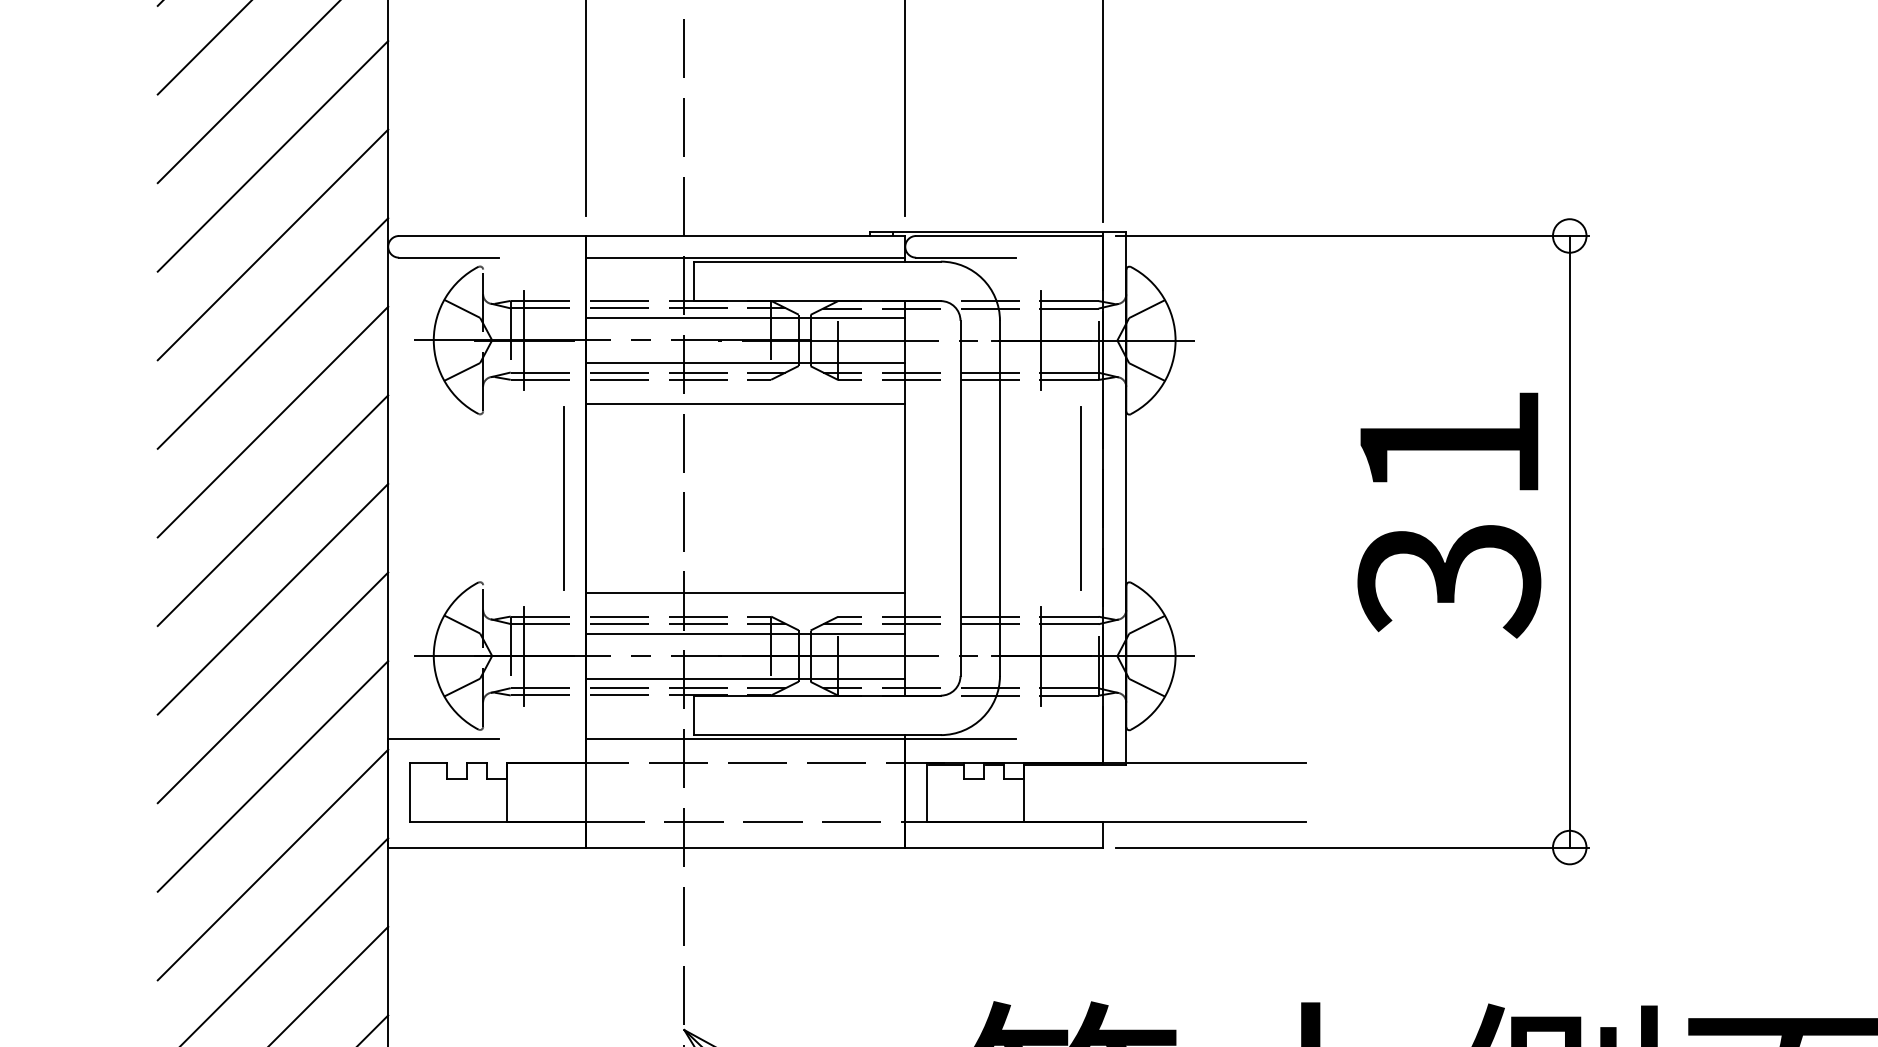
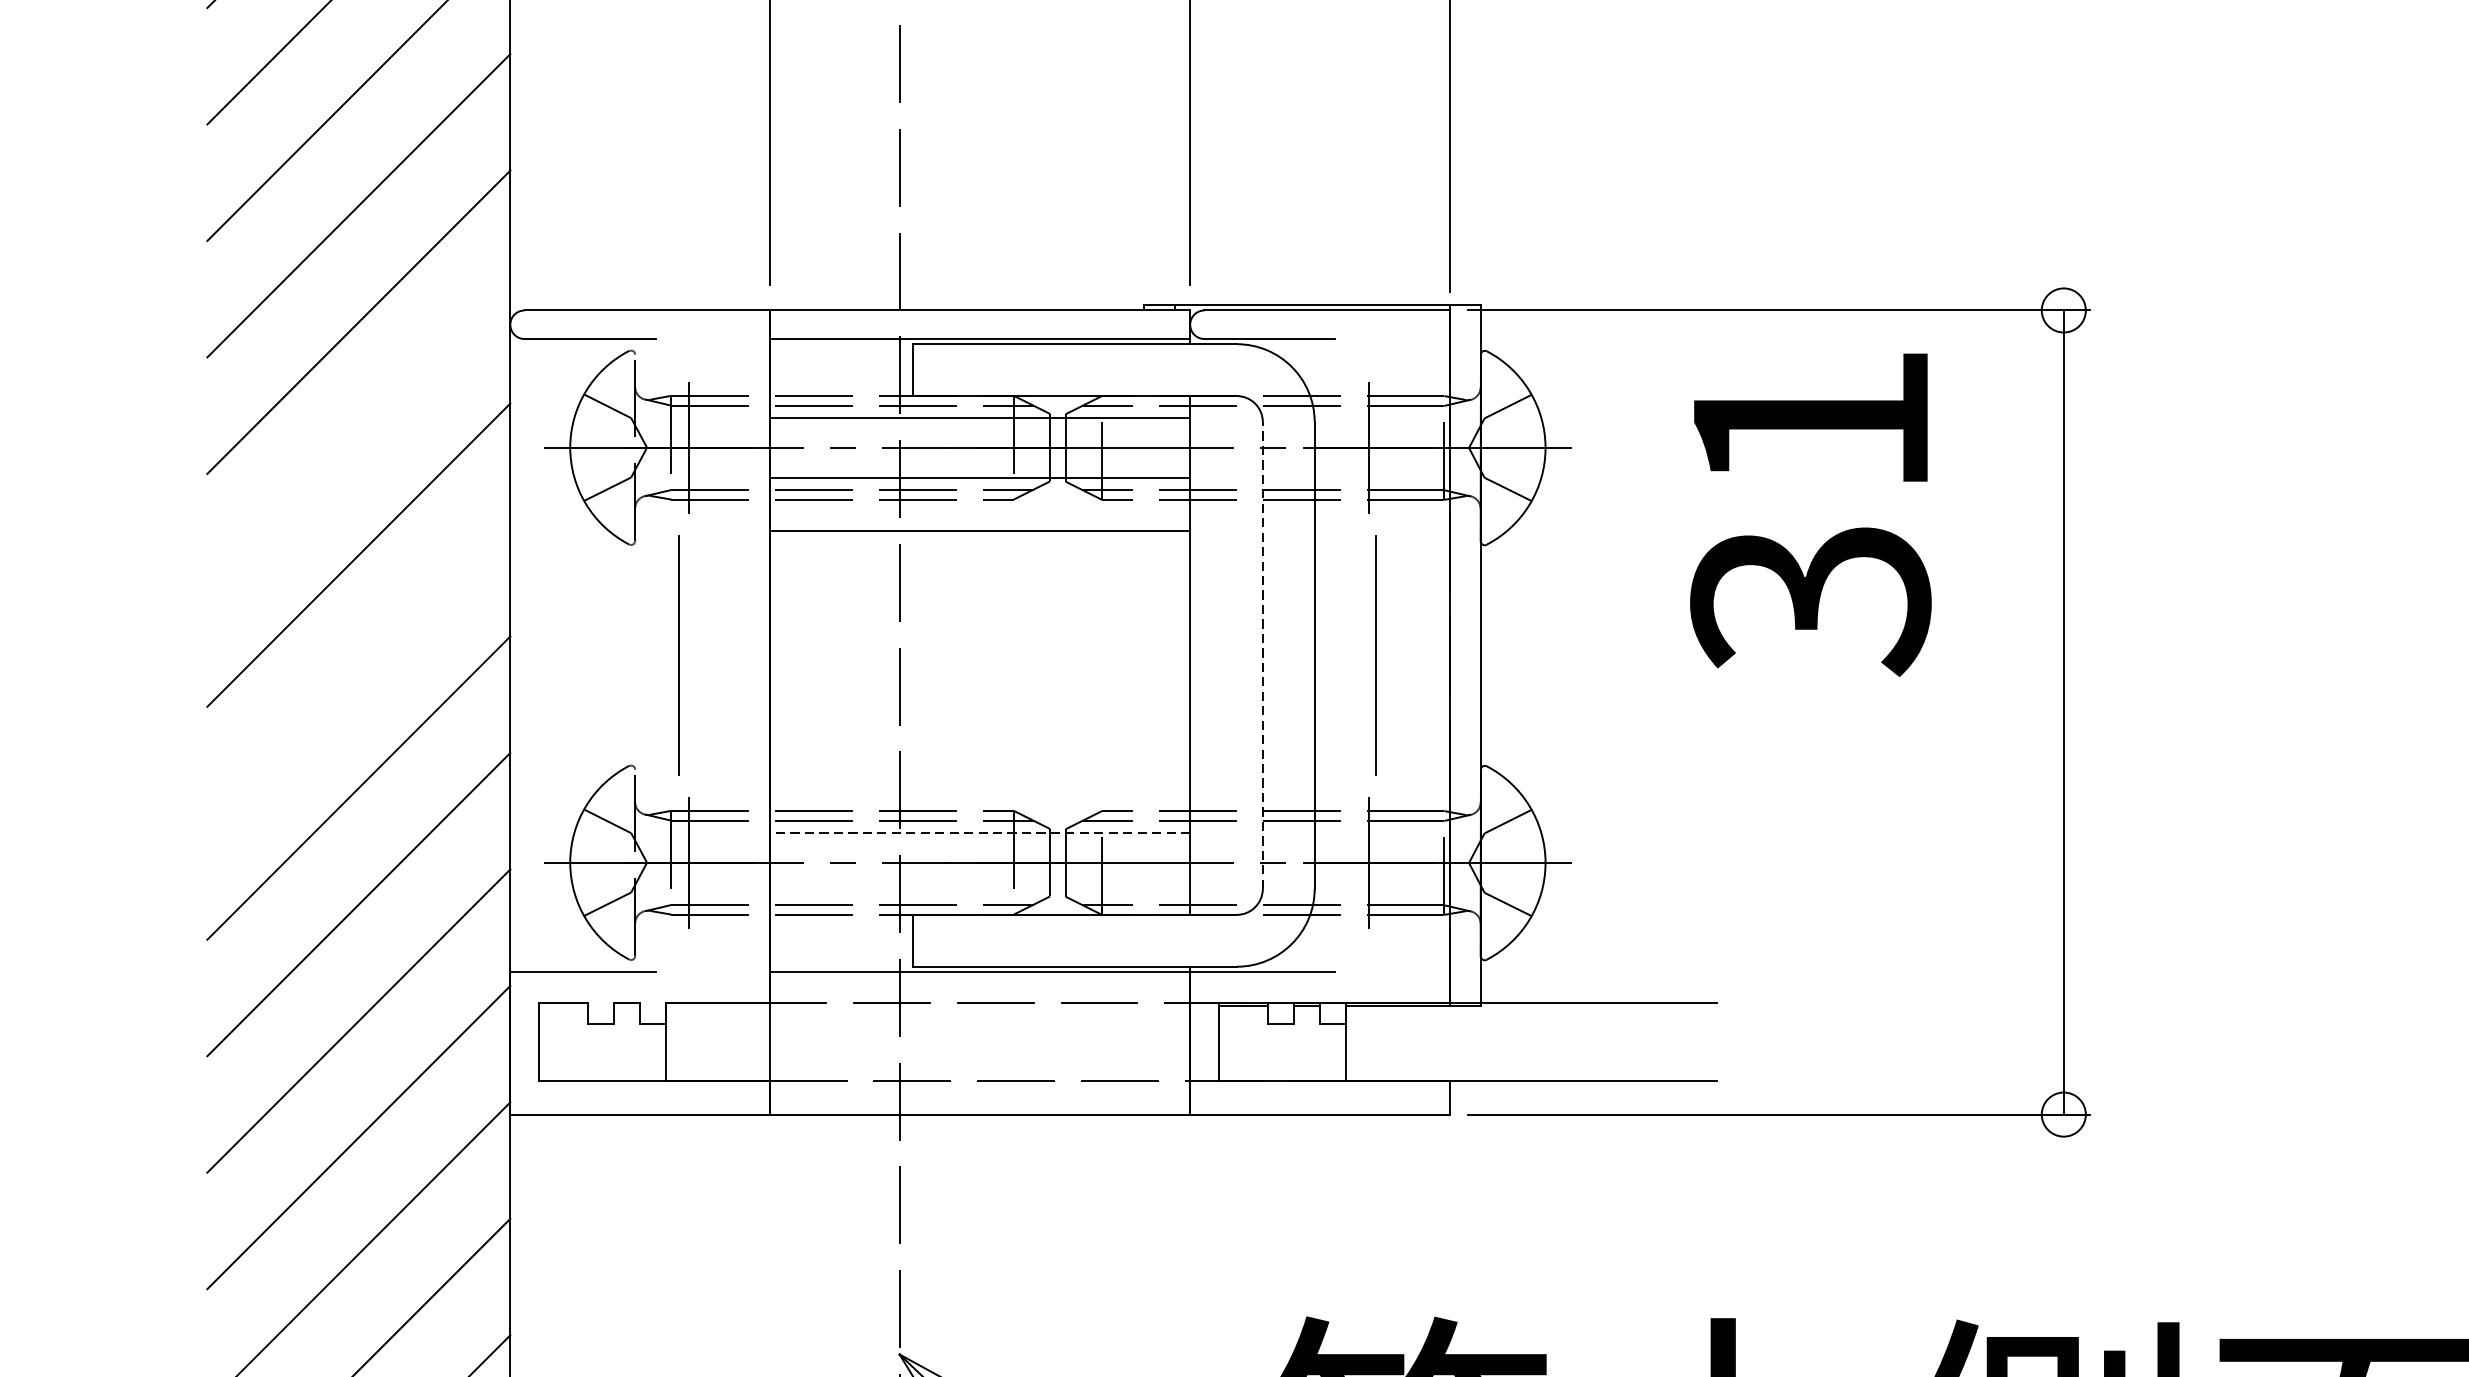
line: (272, 333) -> (358, 438), removed
line: (563, 498) -> (678, 655), moved
line: (960, 498) -> (1262, 655), solid -> dashed
line: (1080, 498) -> (1375, 655), moved
line: (272, 510) -> (358, 671), removed
text: (1449, 515) -> (1811, 514), moved
line: (745, 593) -> (980, 780), removed
line: (745, 633) -> (980, 833), solid -> dashed
line: (745, 678) -> (980, 892), removed

